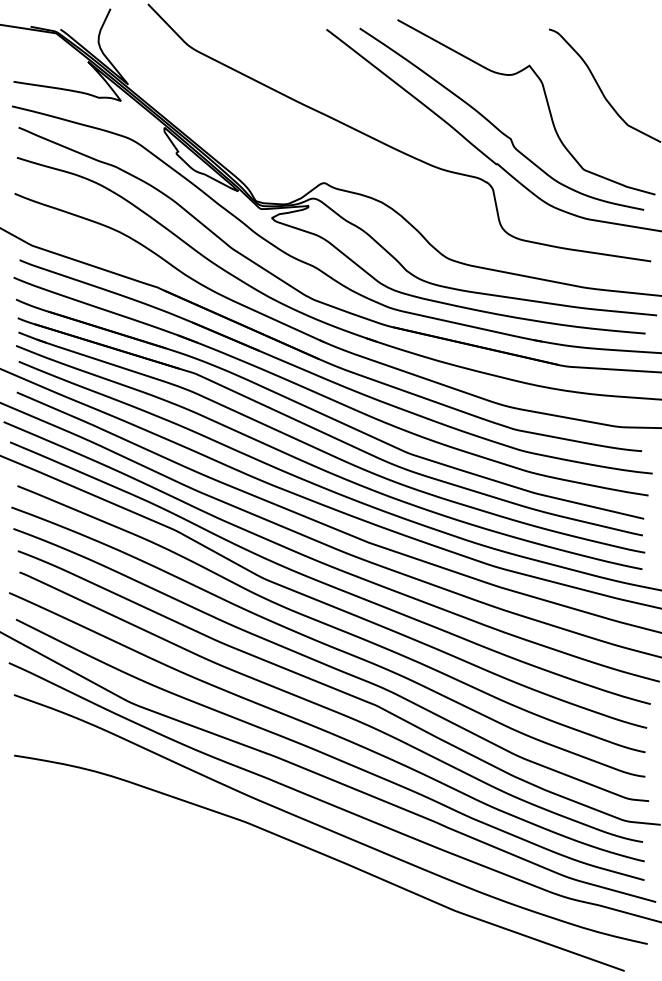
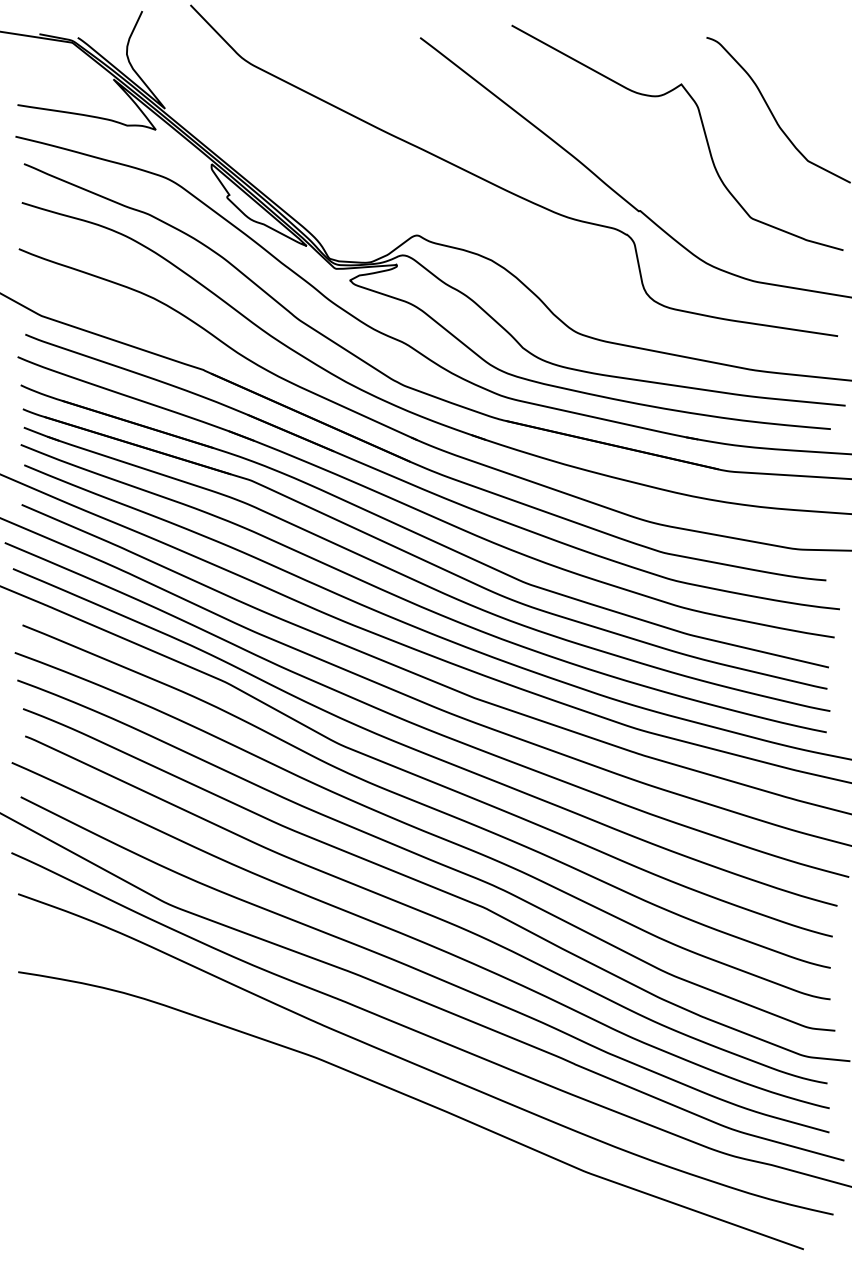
curve: (495, 125) -> (637, 161), removed

